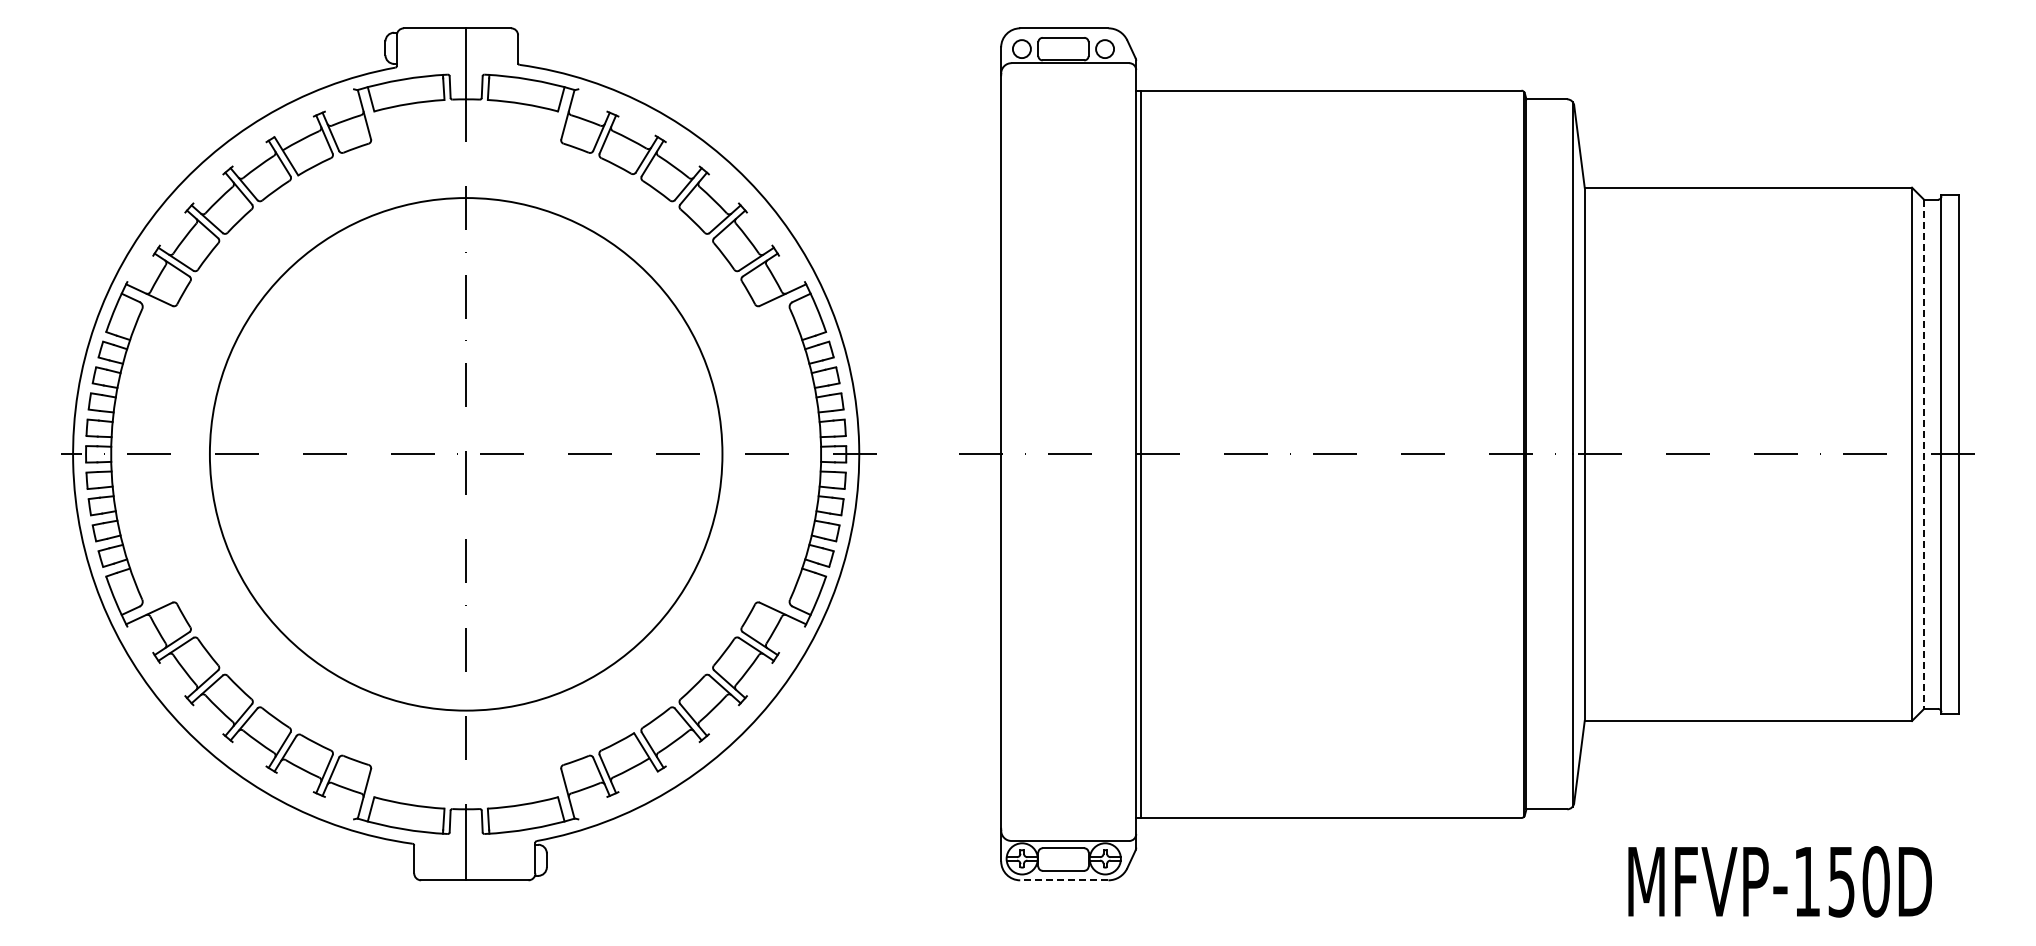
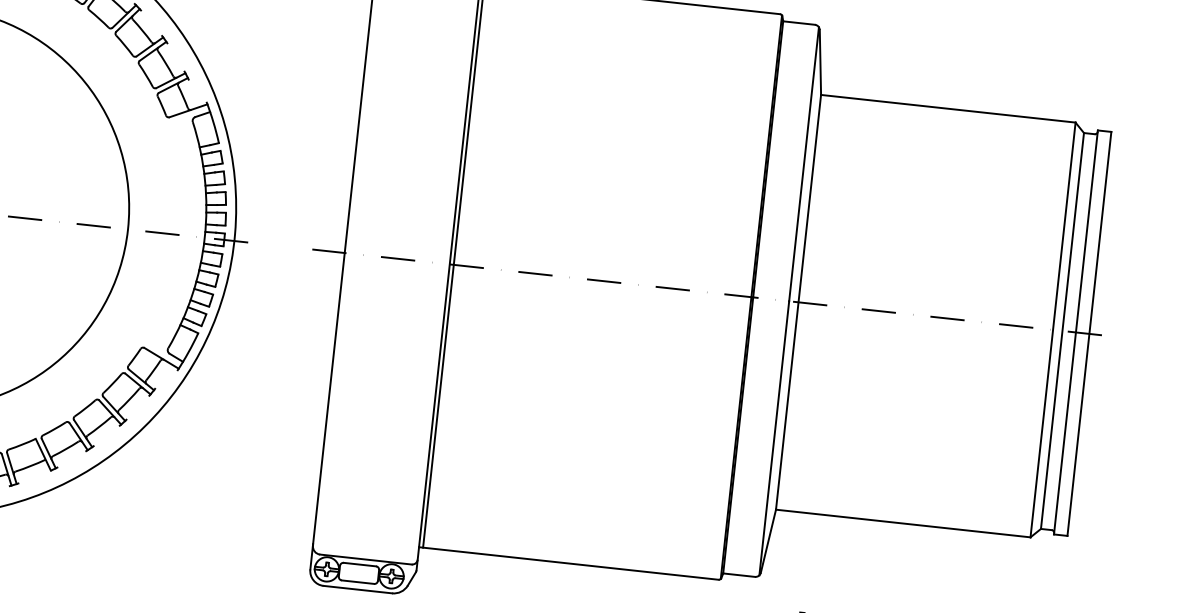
line: (1924, 454) -> (1062, 331), dashed -> solid
line: (1063, 880) -> (357, 589), dashed -> solid

